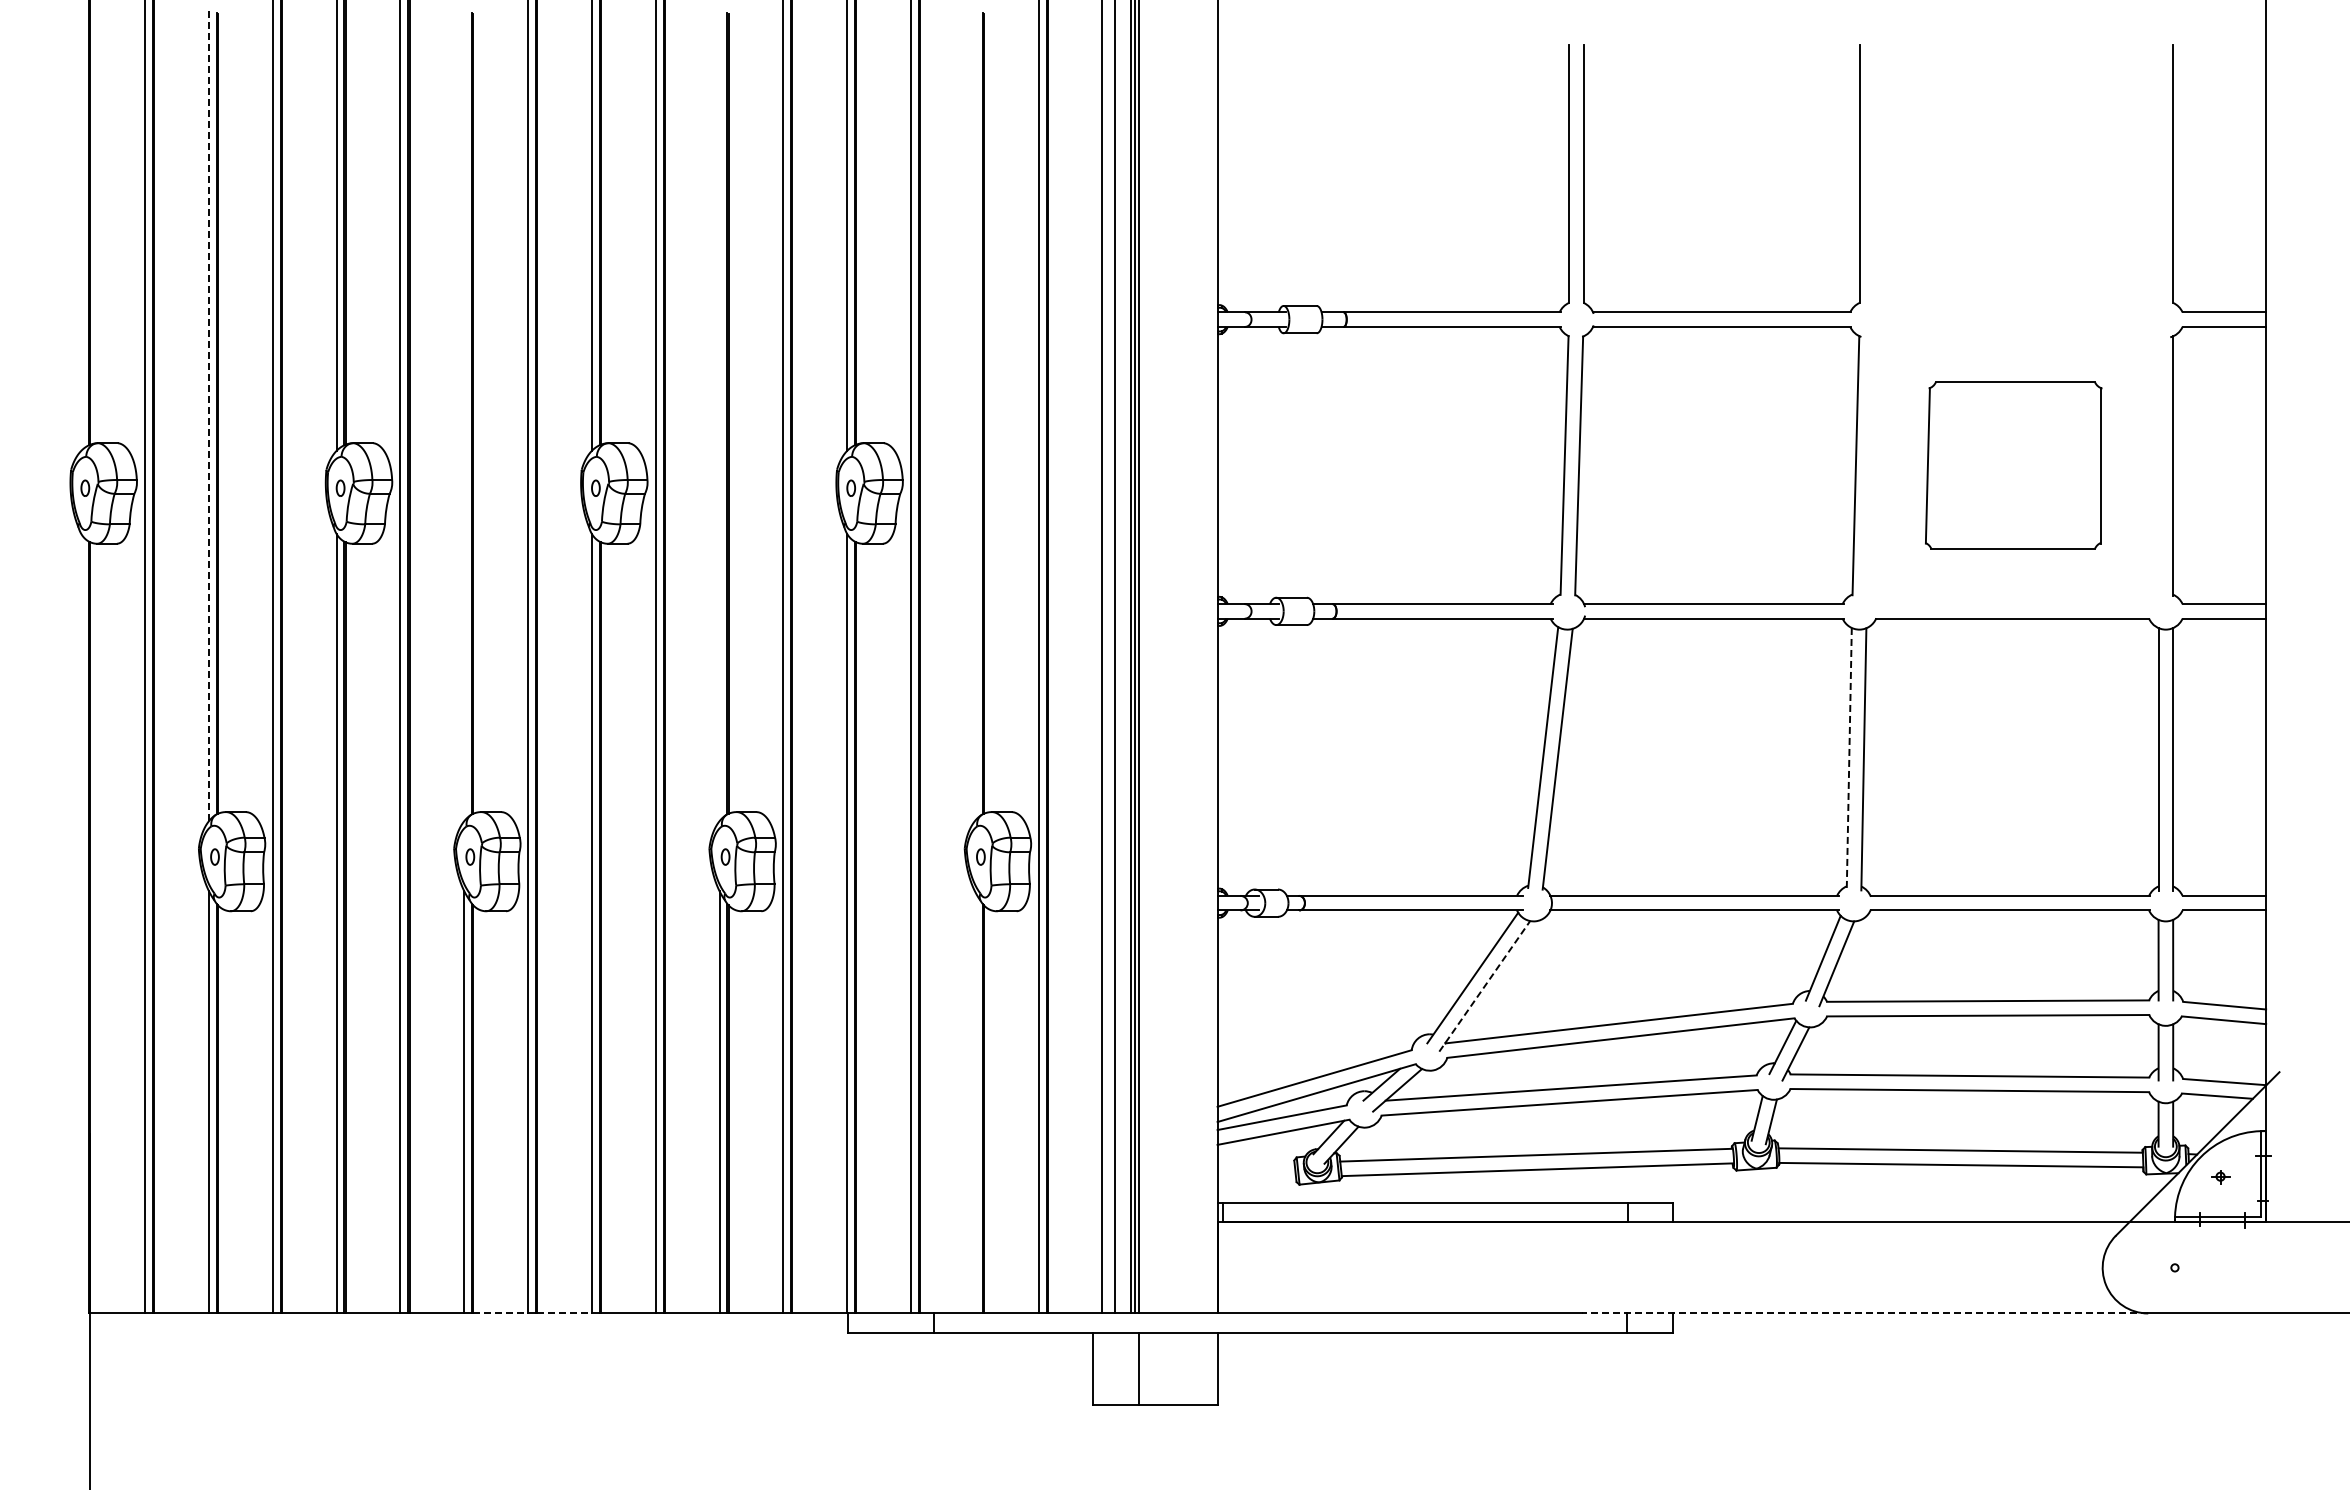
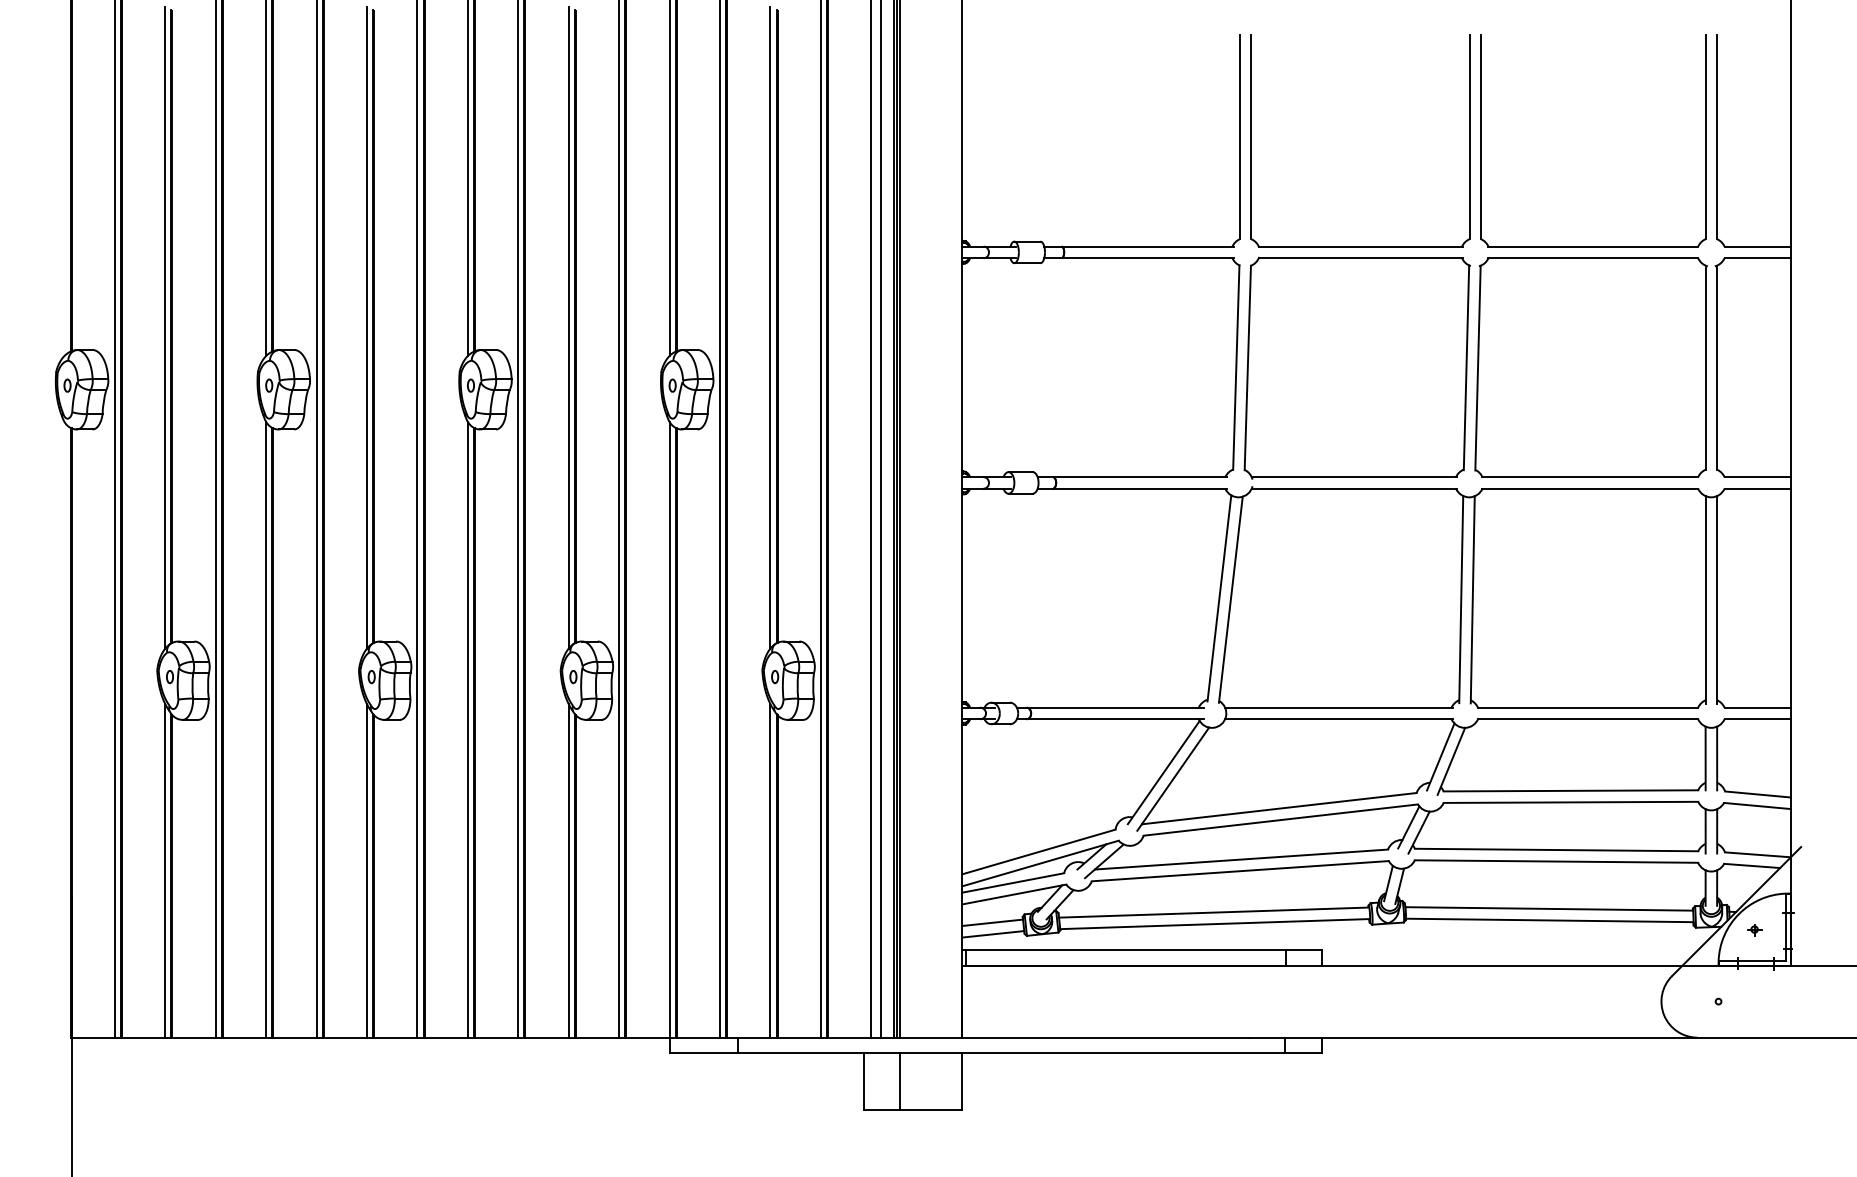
part: (2016, 311) -> (1593, 245), added
line: (208, 414) -> (164, 327), dashed -> solid
line: (464, 414) -> (367, 327), added
line: (719, 414) -> (568, 327), added
line: (974, 414) -> (770, 327), added
part: (2013, 465) -> (1590, 367), size x1.67
line: (1849, 759) -> (1461, 599), dashed -> solid
line: (1484, 986) -> (1173, 779), dashed -> solid
line: (974, 1102) -> (770, 870), added
line: (1255, 1168) -> (992, 923), added
line: (1256, 1182) -> (992, 934), added
line: (501, 1313) -> (396, 1037), dashed -> solid
line: (565, 1313) -> (446, 1037), dashed -> solid
line: (1864, 1313) -> (1473, 1037), dashed -> solid

